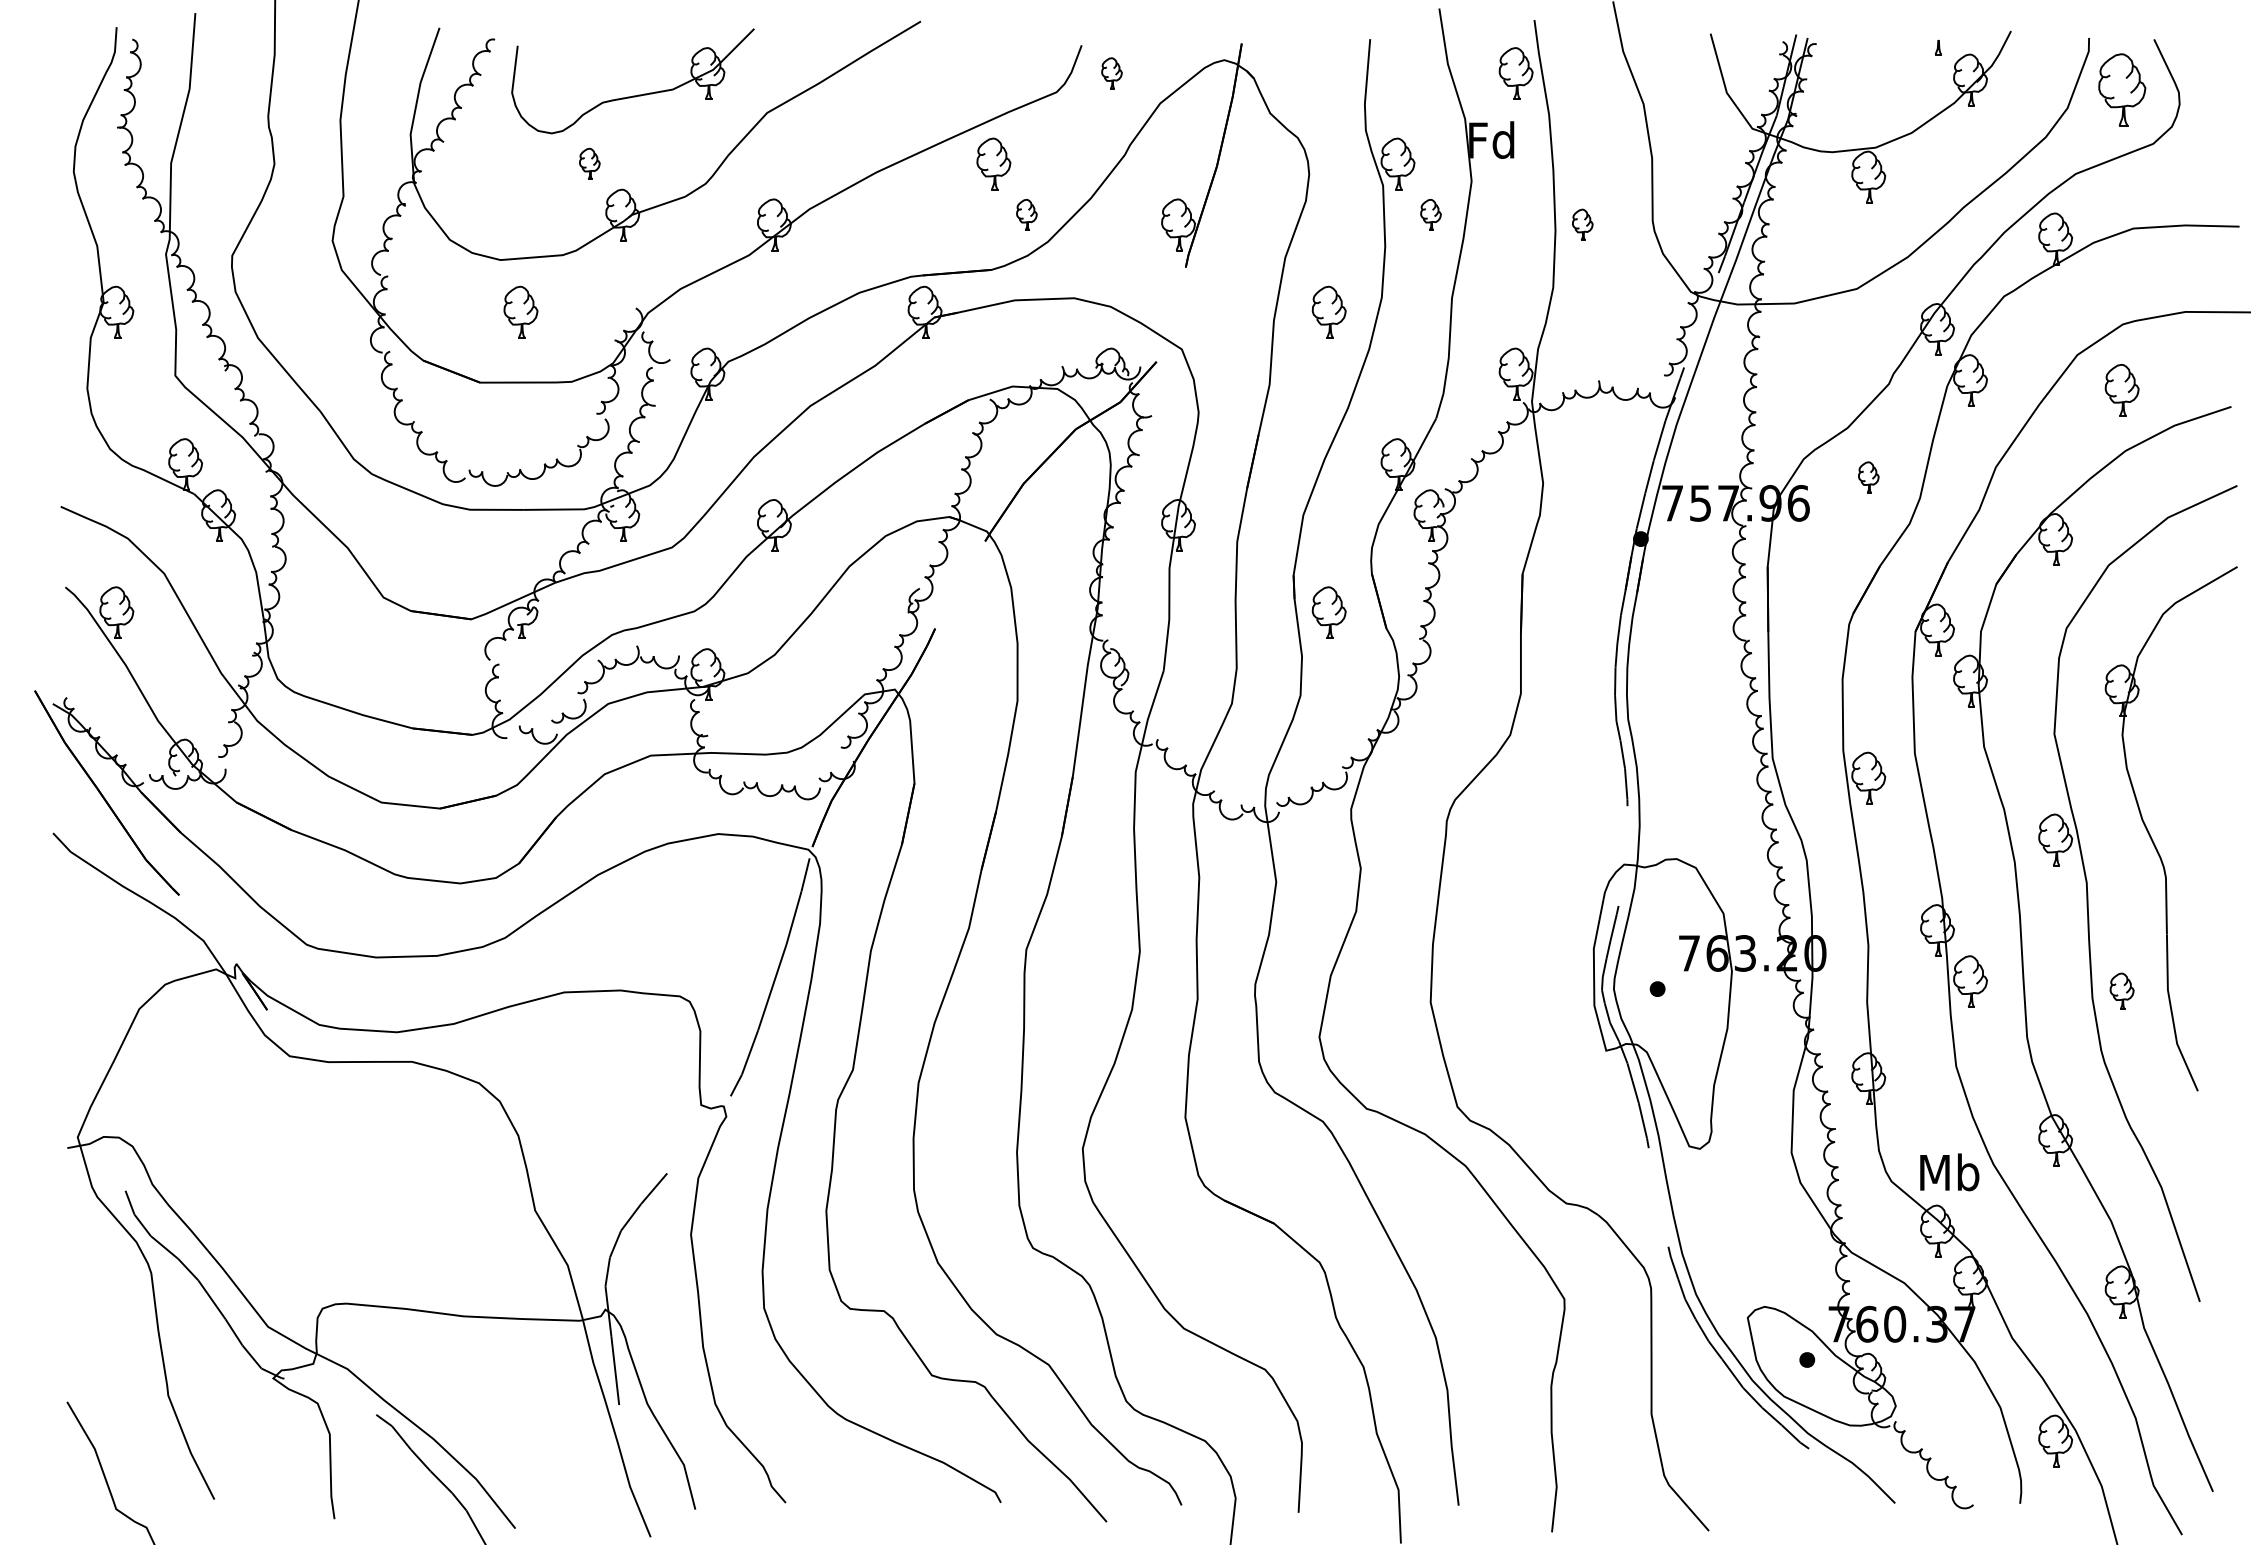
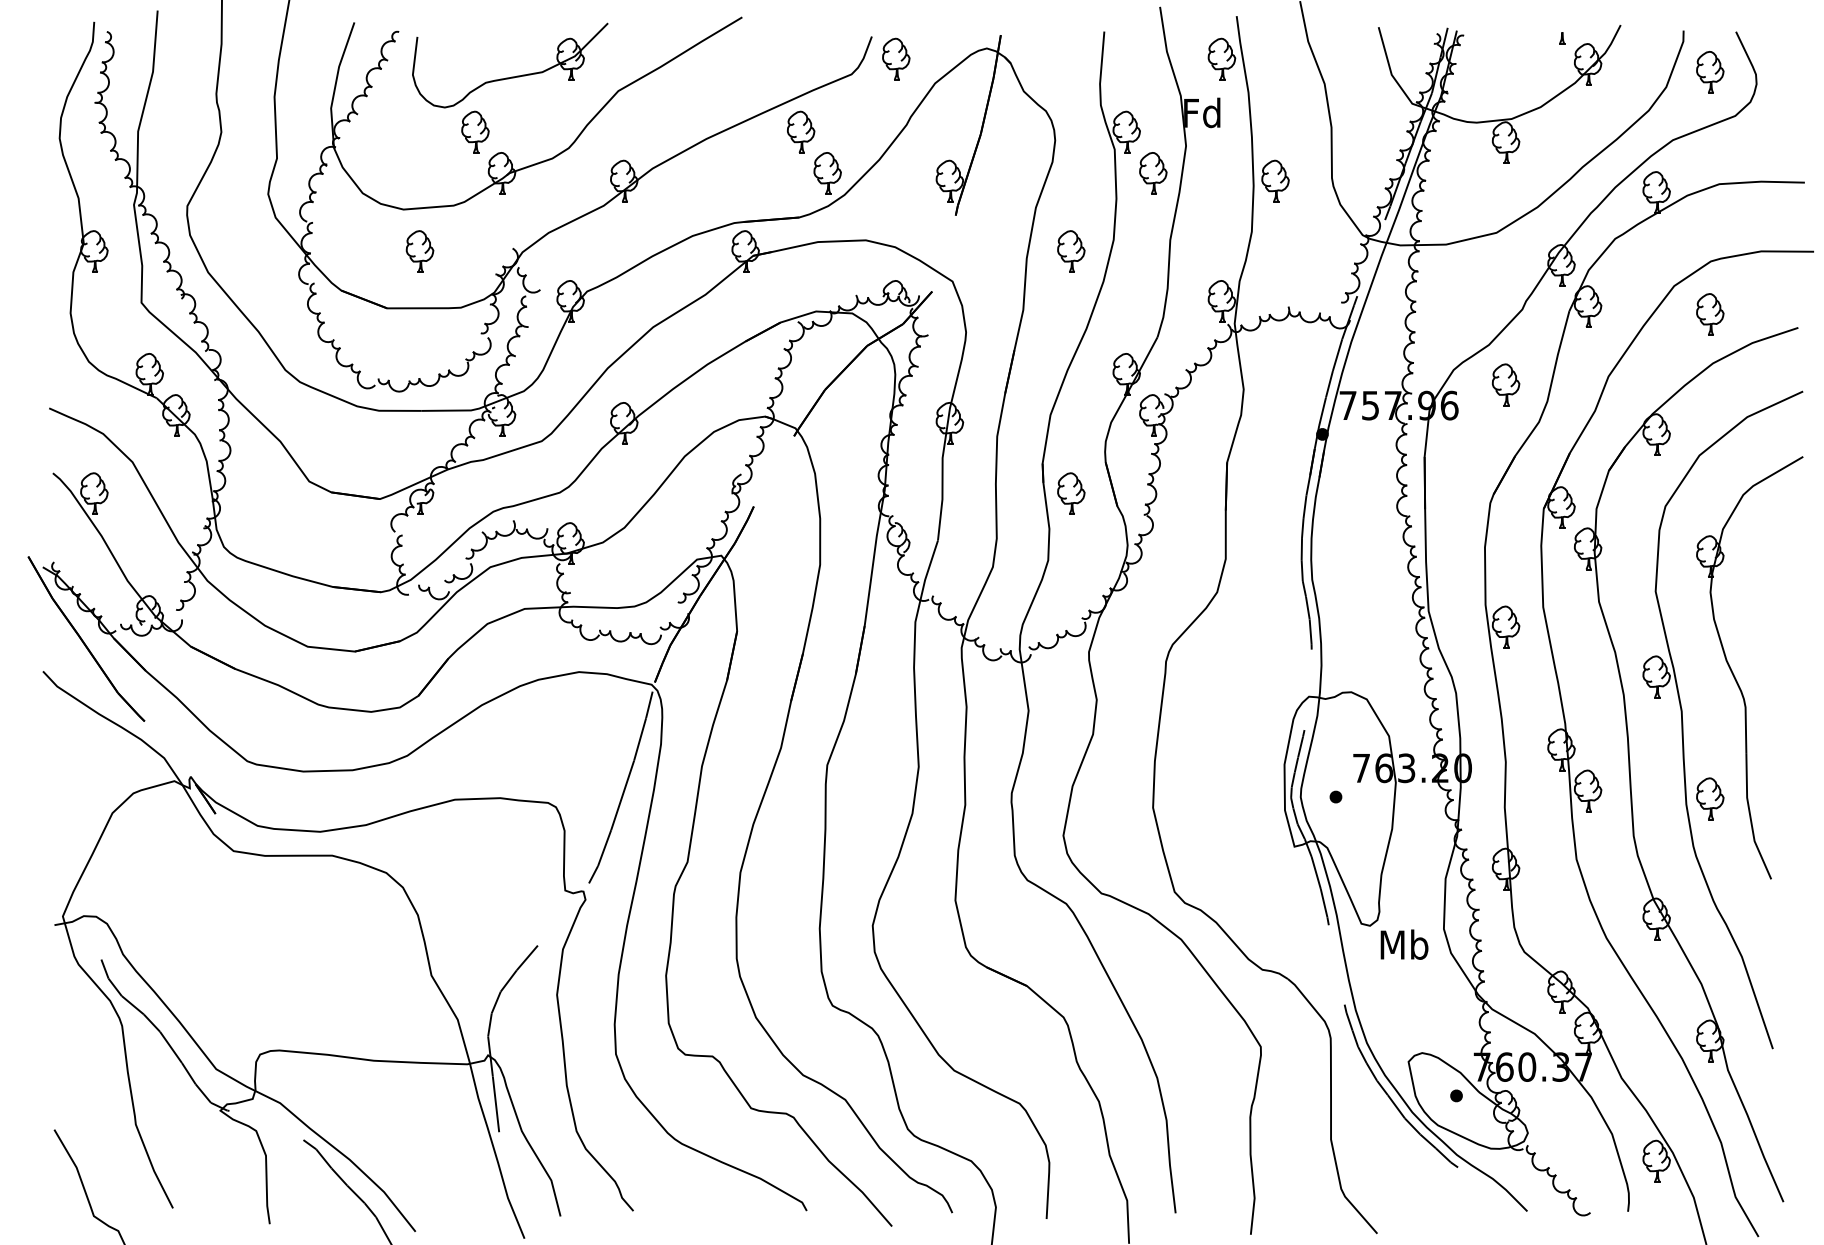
part: (1111, 73) -> (895, 59), size x1.67
part: (2121, 89) -> (1709, 72), size x0.71
part: (589, 163) -> (475, 131), size x1.67
part: (1026, 214) -> (827, 172), size x1.67
part: (1430, 214) -> (1152, 172), size x1.67
part: (1582, 224) -> (1275, 180), size x1.67
part: (1868, 477) -> (1505, 384), size x1.67
part: (2121, 991) -> (1709, 798), size x1.43
text: (1949, 1172) -> (1404, 944), moved

